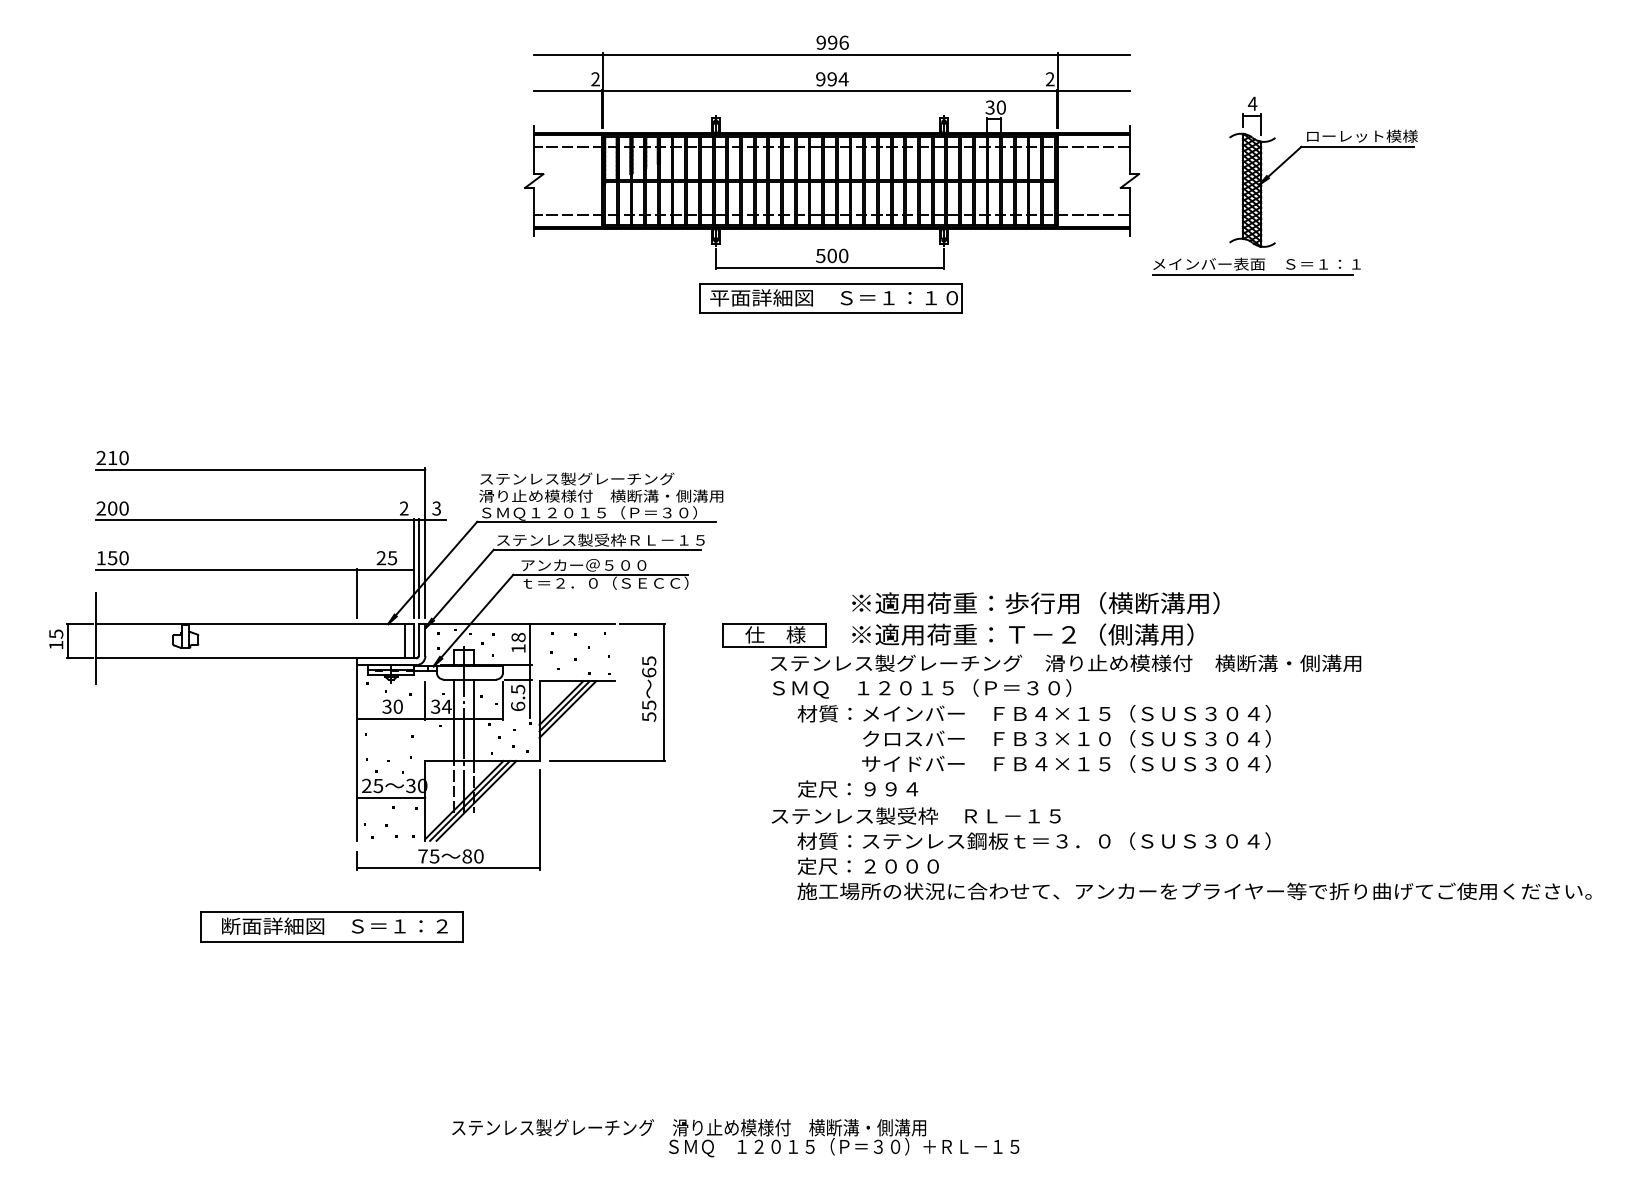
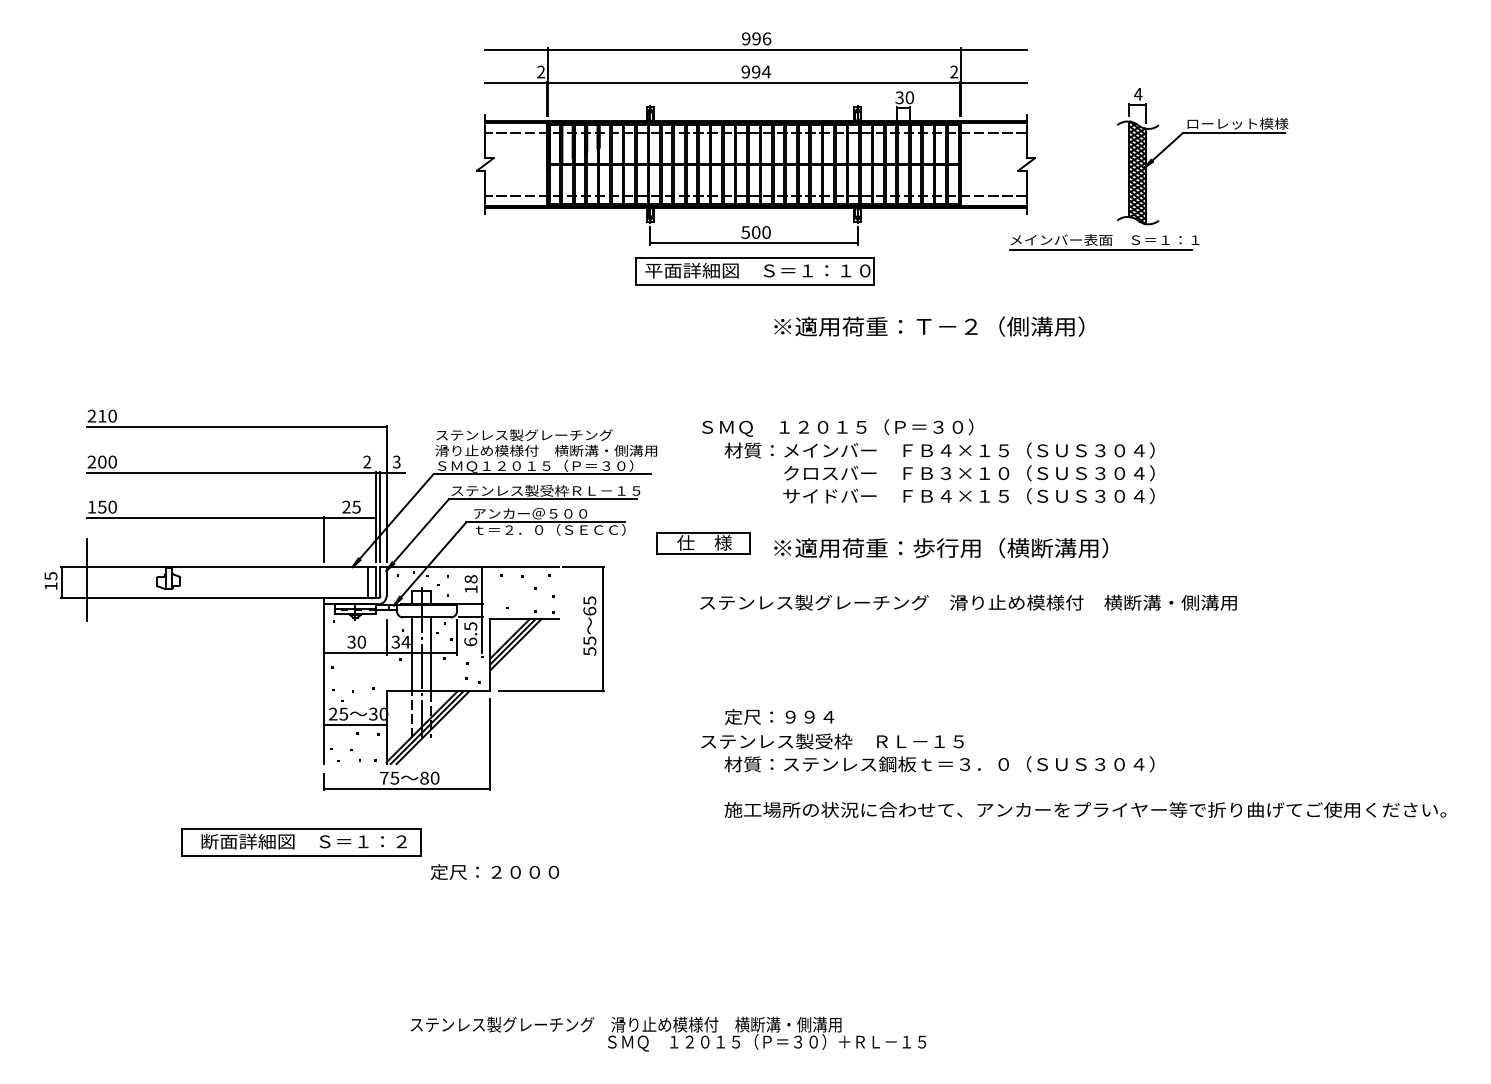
part: (1256, 266) -> (1104, 242), moved
text: (1022, 634) -> (929, 326), moved
part: (774, 635) -> (703, 543), moved
text: (1021, 725) -> (928, 461), moved
text: (867, 865) -> (494, 871), moved

